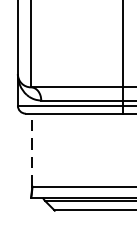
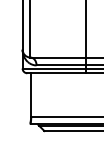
line: (32, 150) -> (31, 95), dashed -> solid

